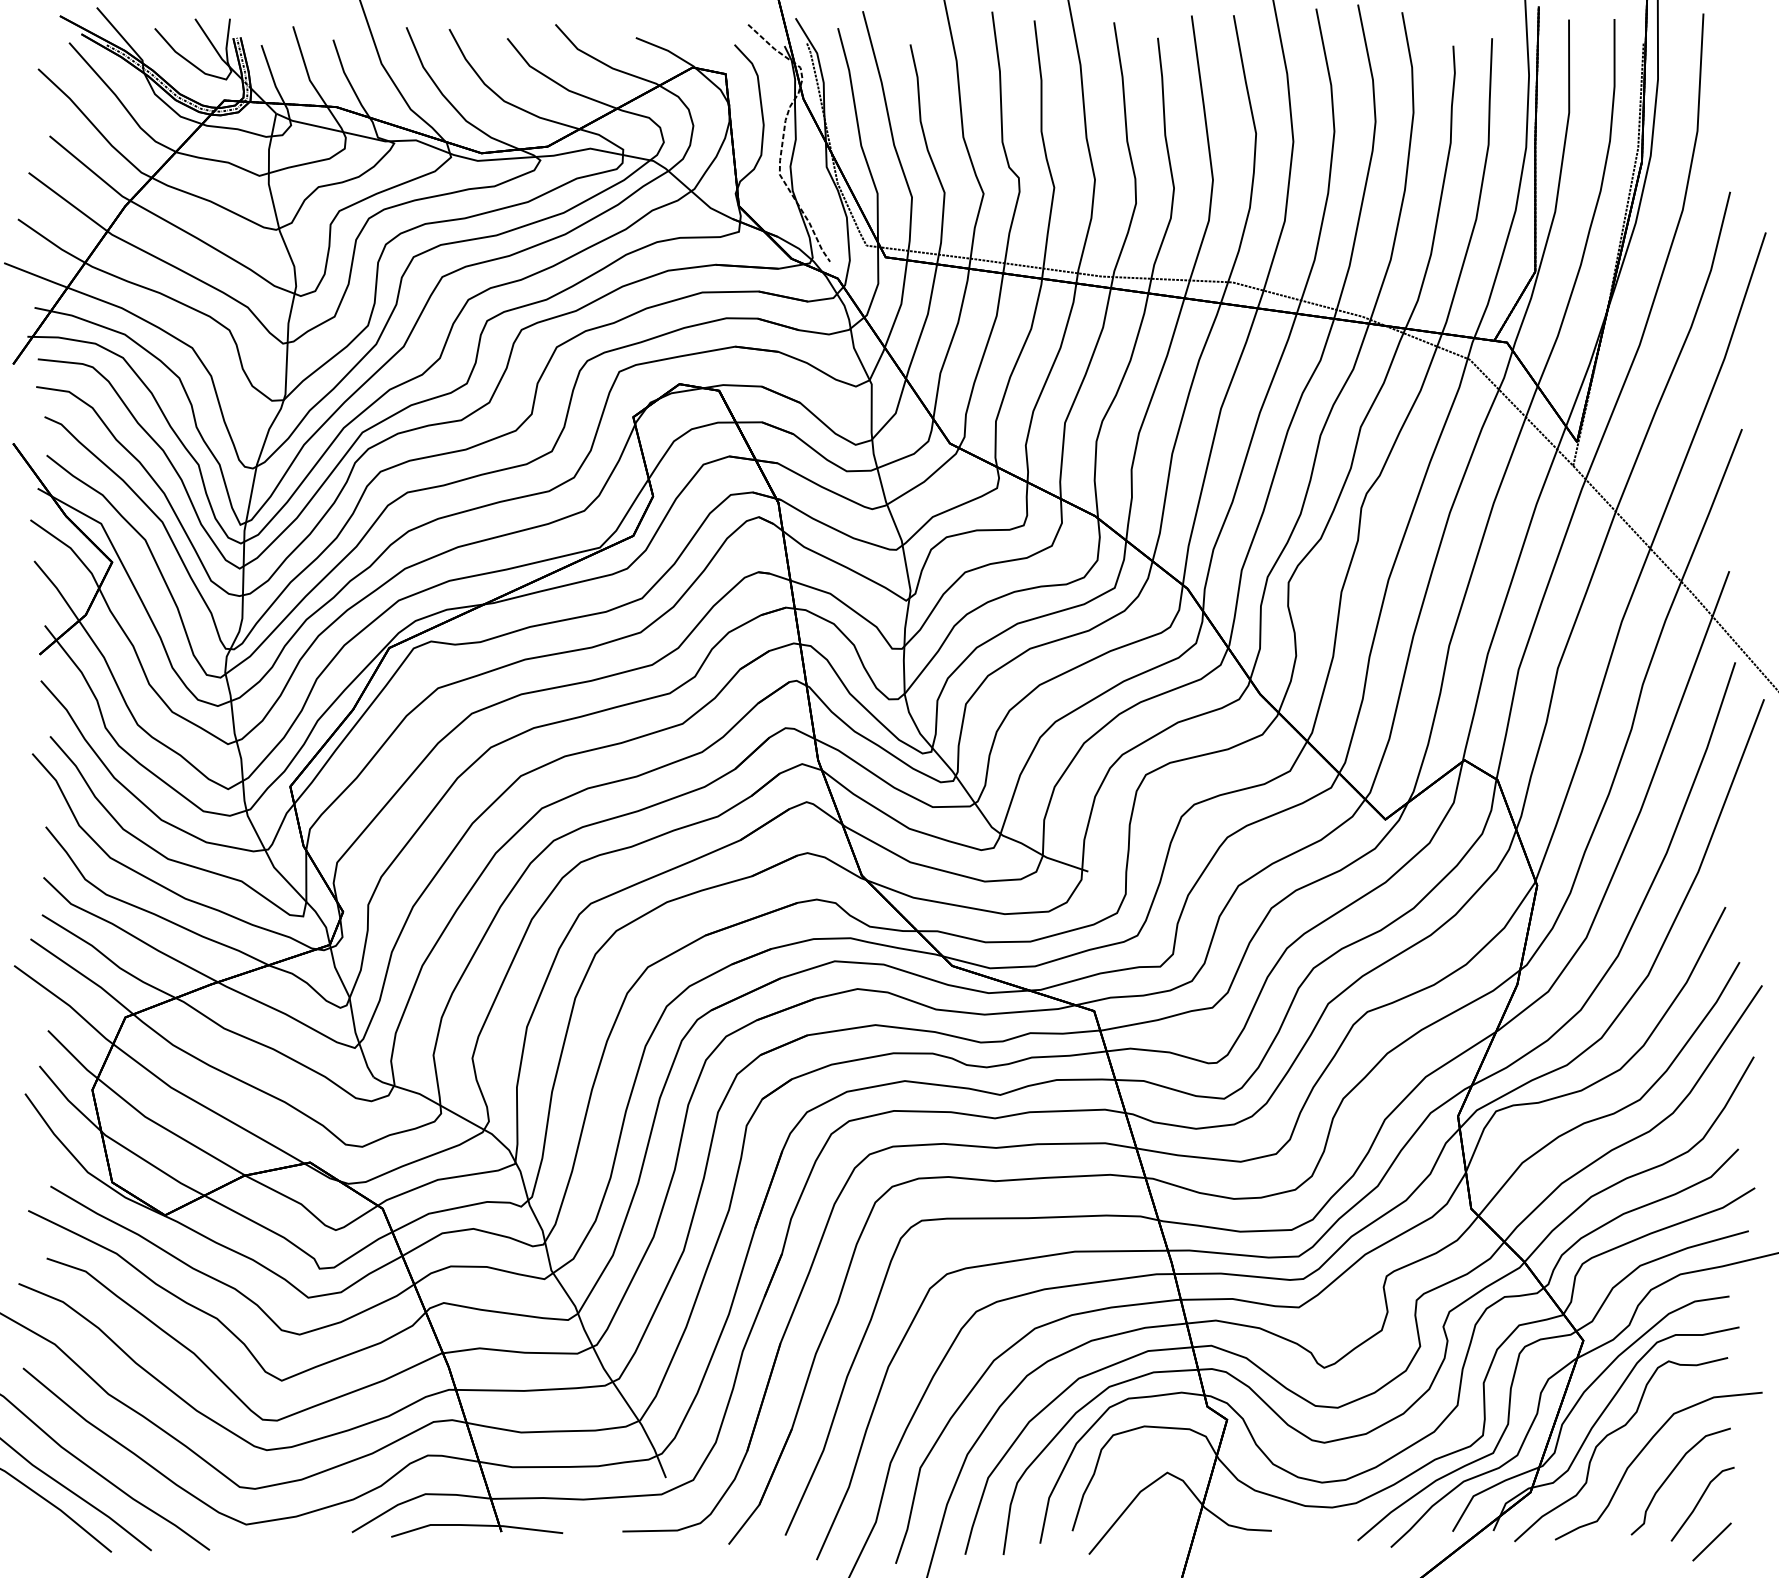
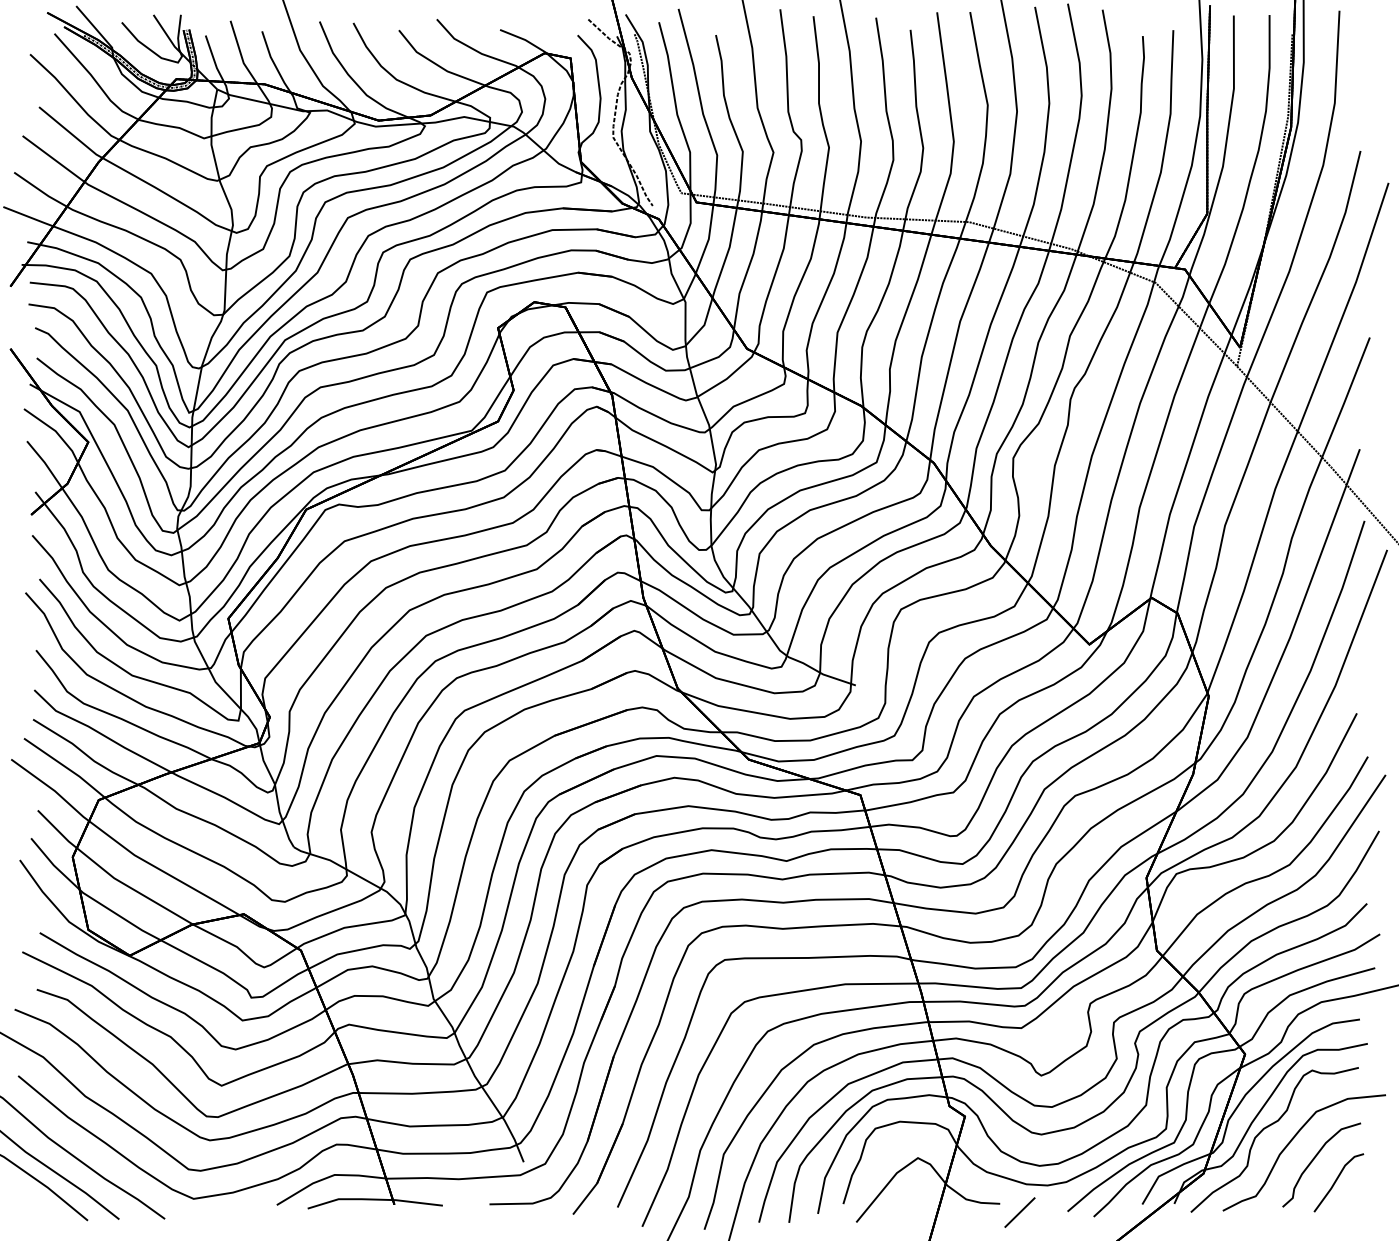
line: (1711, 1541) -> (1019, 1212), moved

